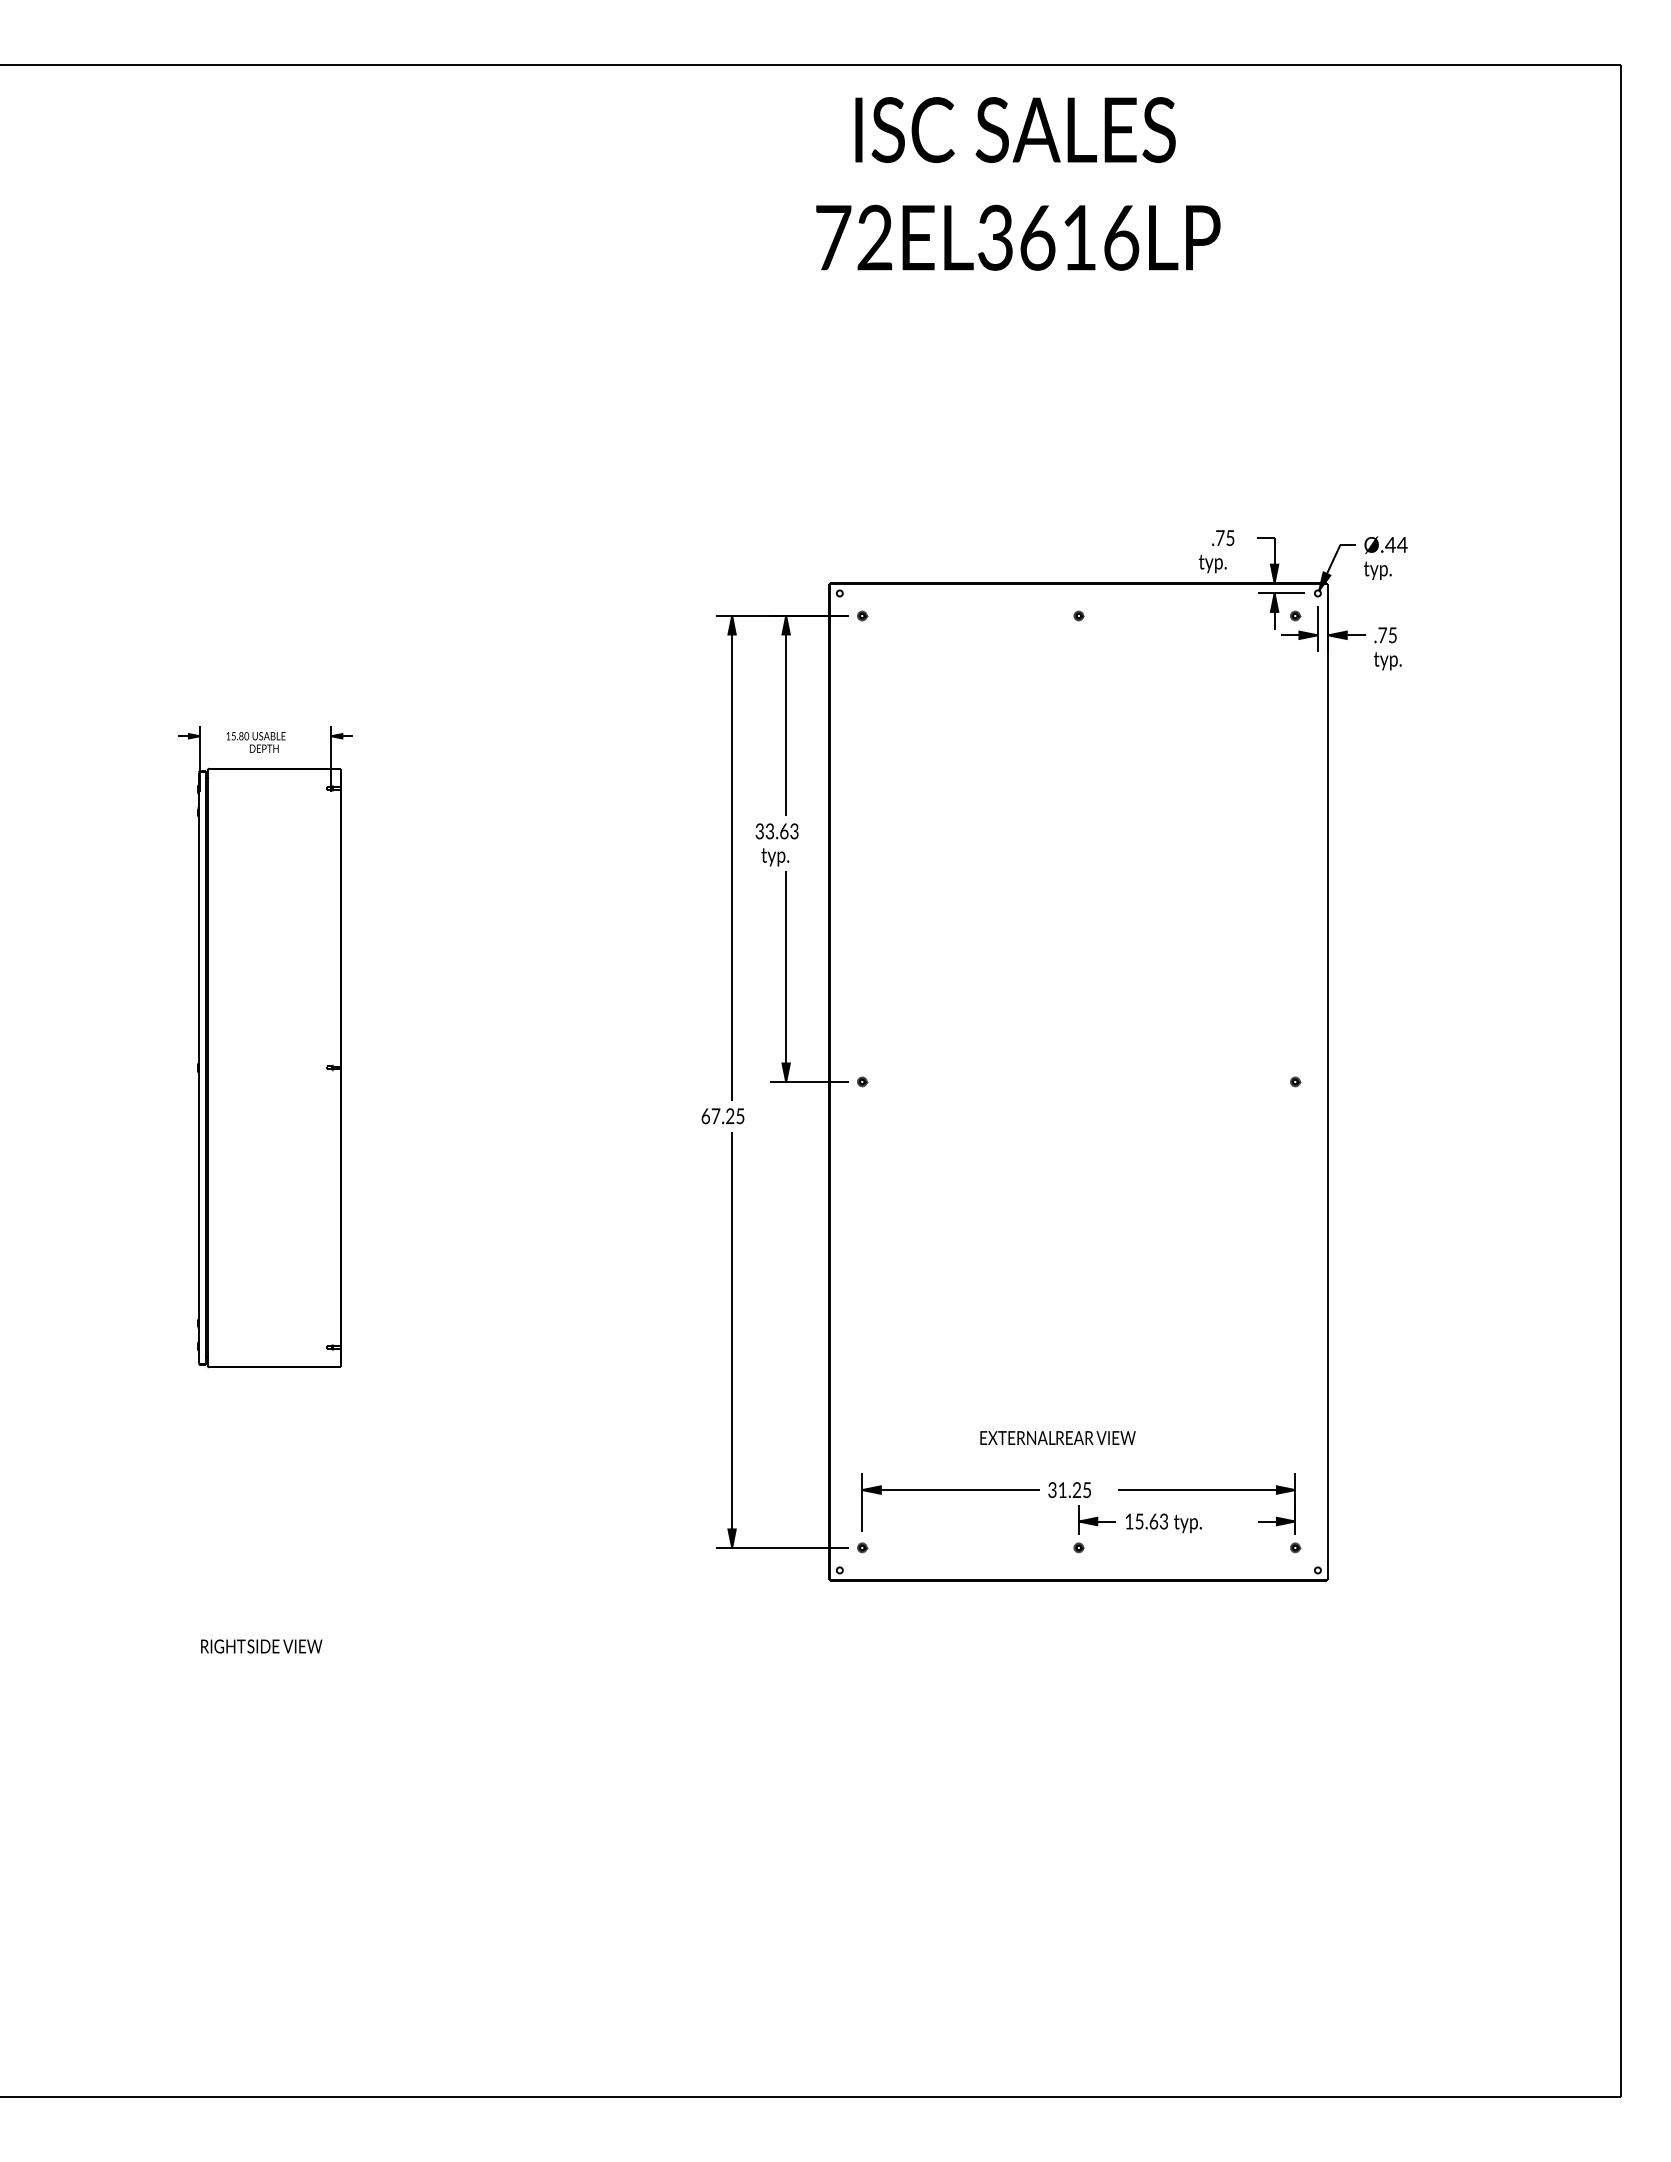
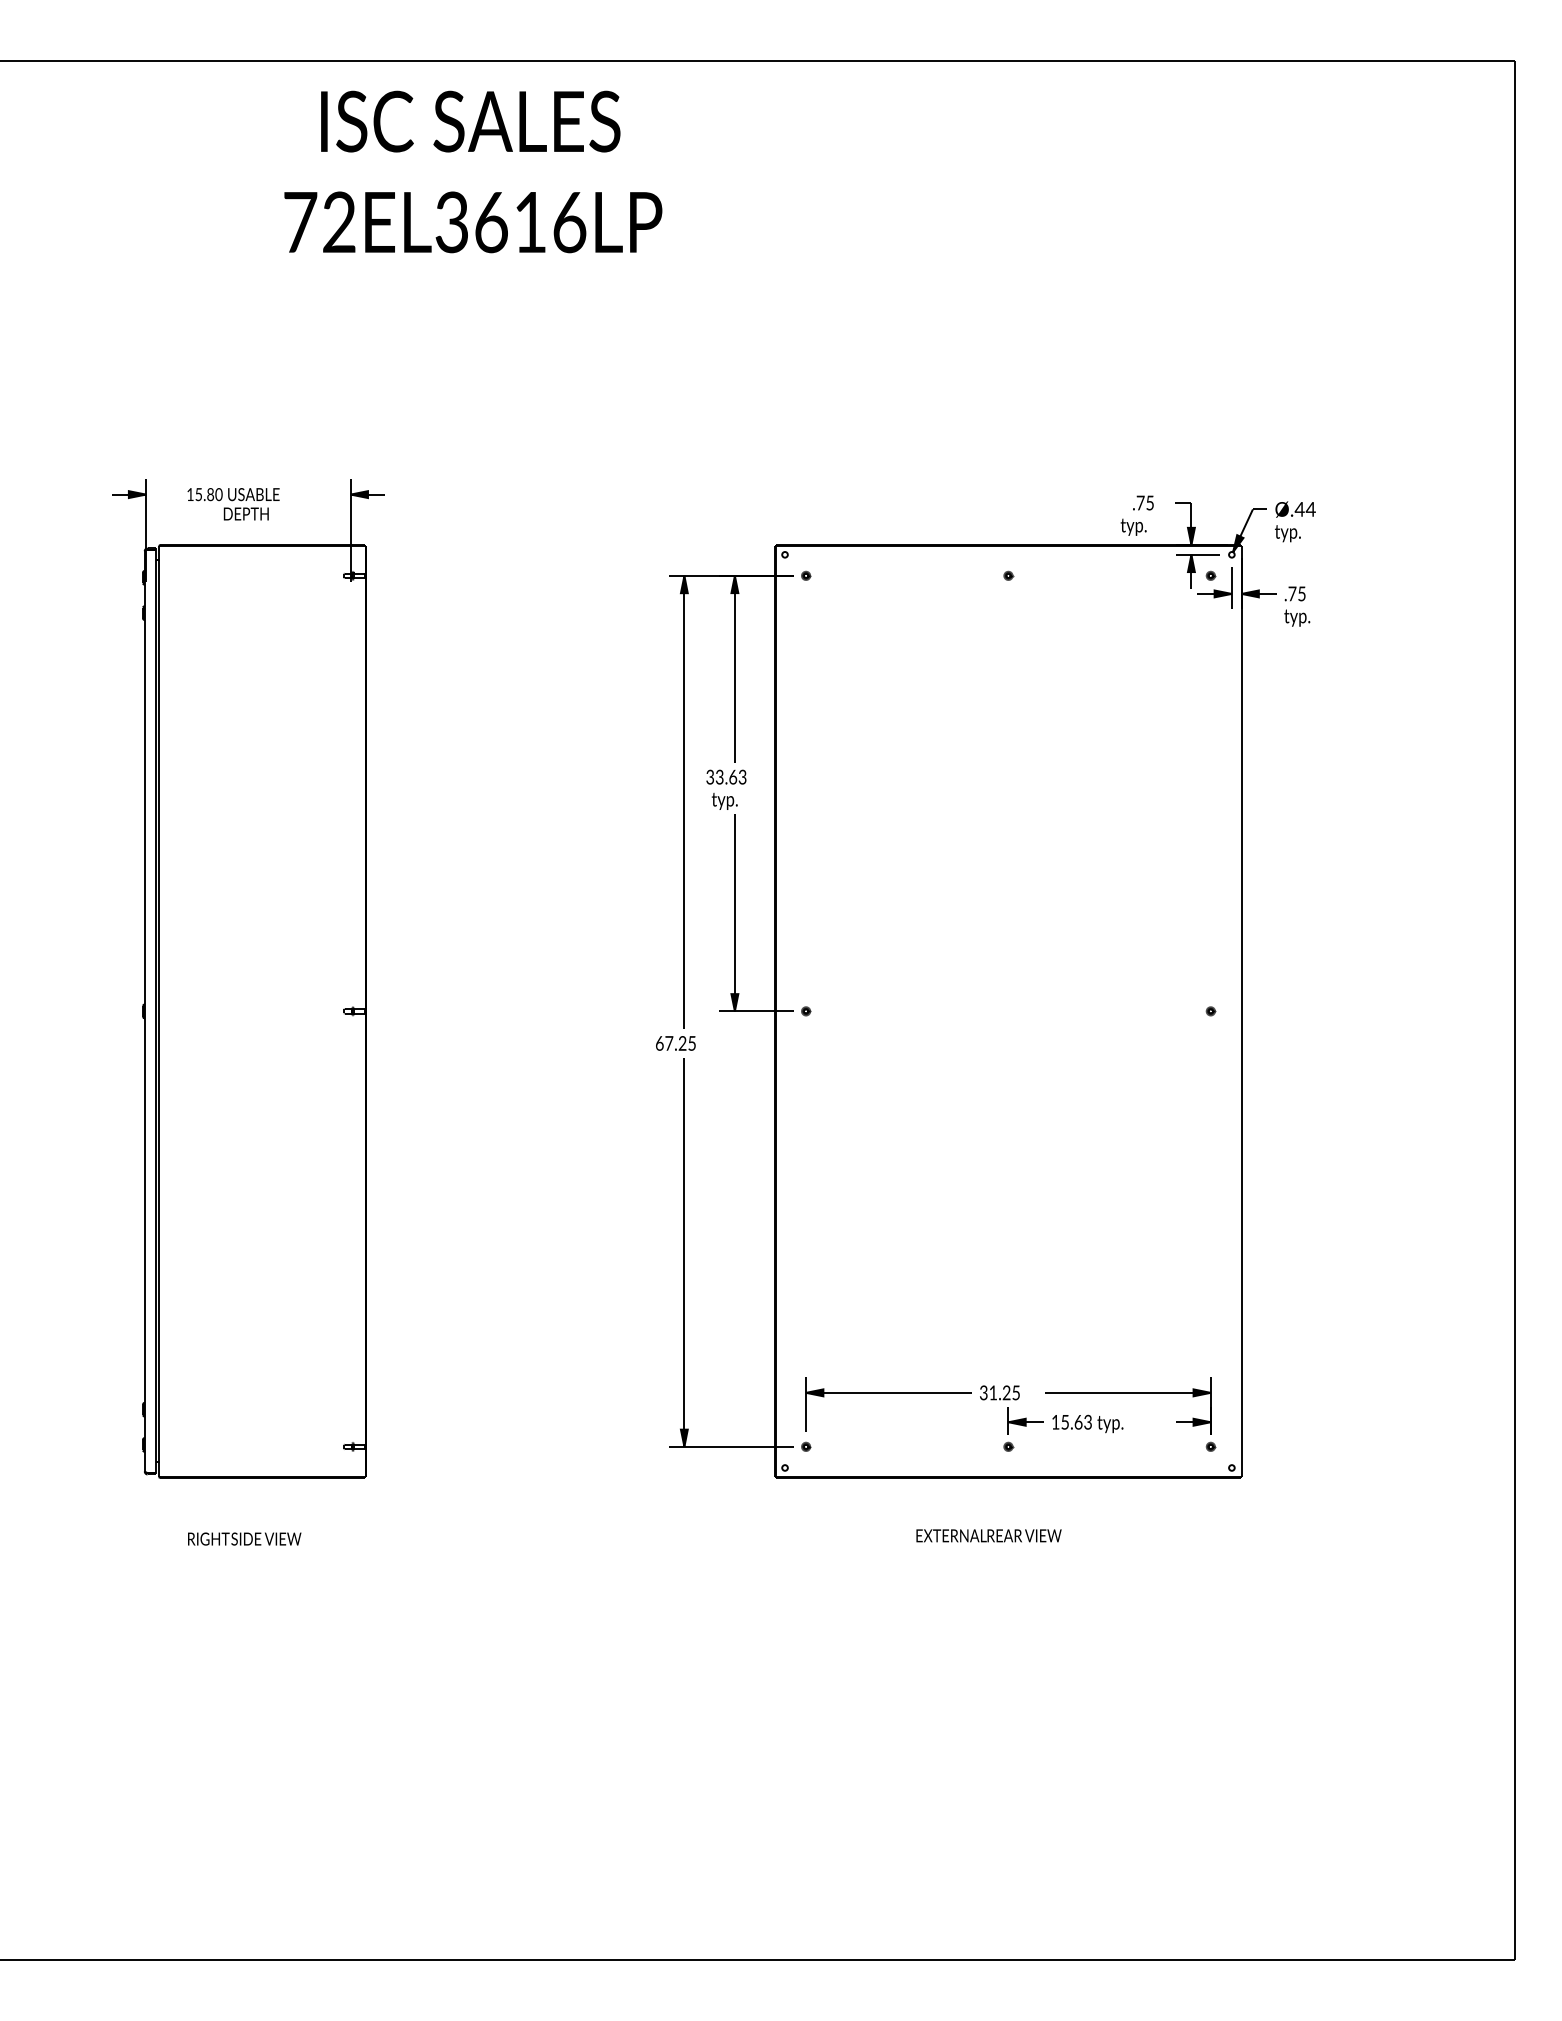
text: (1018, 183) -> (473, 171), moved
part: (265, 1046) -> (248, 978), size x1.67
text: (1057, 1437) -> (988, 1535), moved

